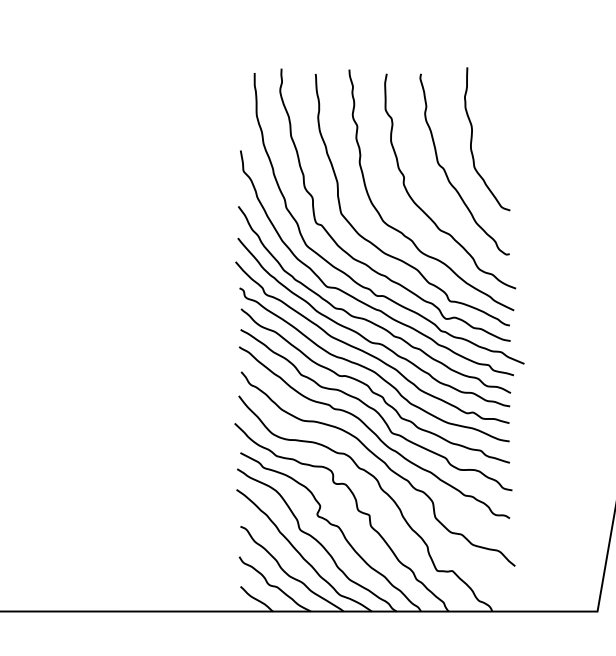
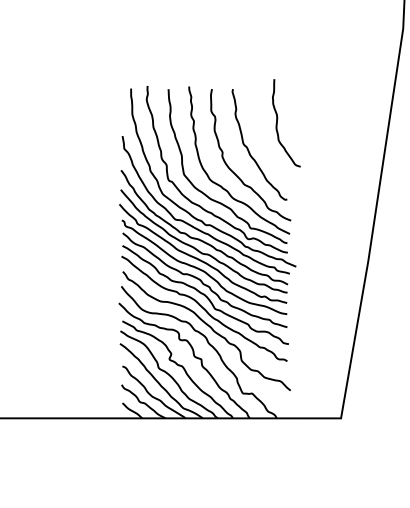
curve: (472, 139) -> (277, 123), moved

